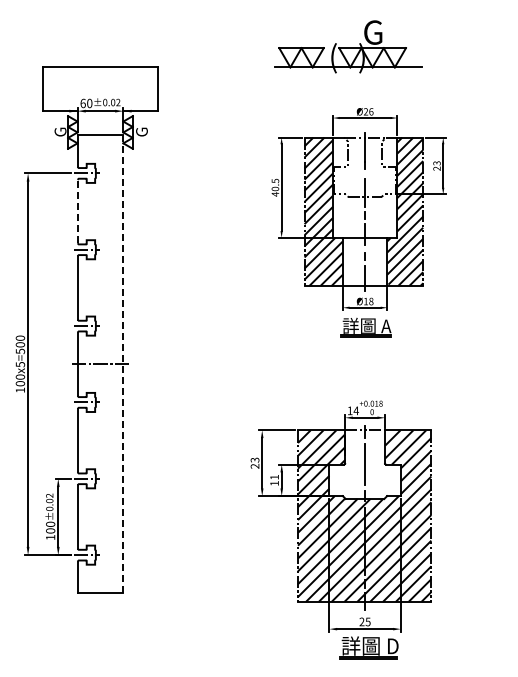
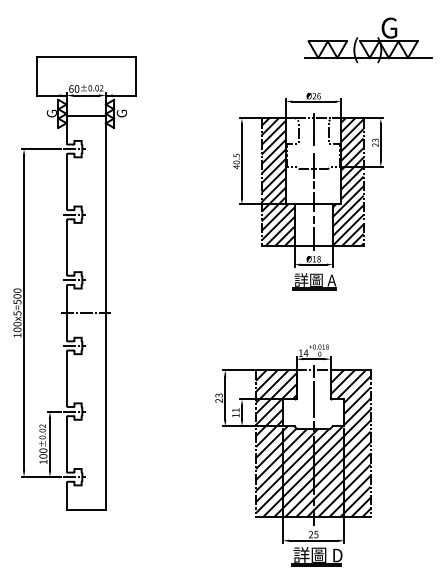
part: (348, 46) -> (368, 40), moved
line: (77, 211) -> (66, 181), dashed -> solid
line: (123, 363) -> (106, 312), dashed -> solid

